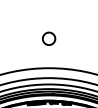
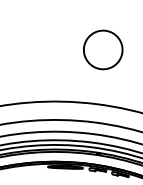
circle: (48, 38) -> (102, 49), size x1.67

